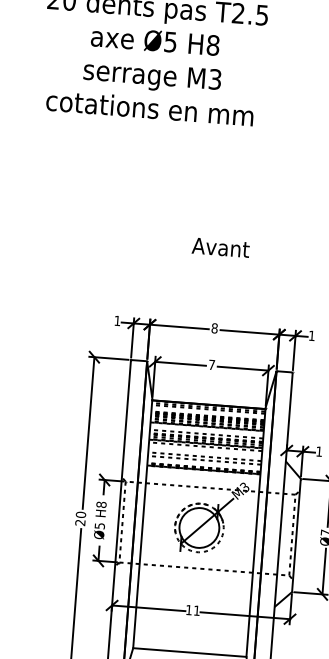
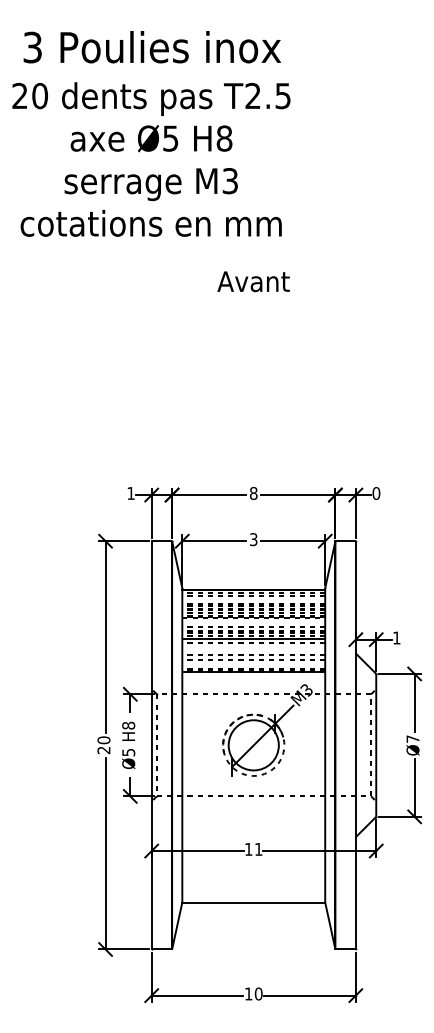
text: (220, 247) -> (253, 281), moved
text: (312, 335) -> (376, 493), 1 -> 0
text: (211, 364) -> (253, 539), 7 -> 3

